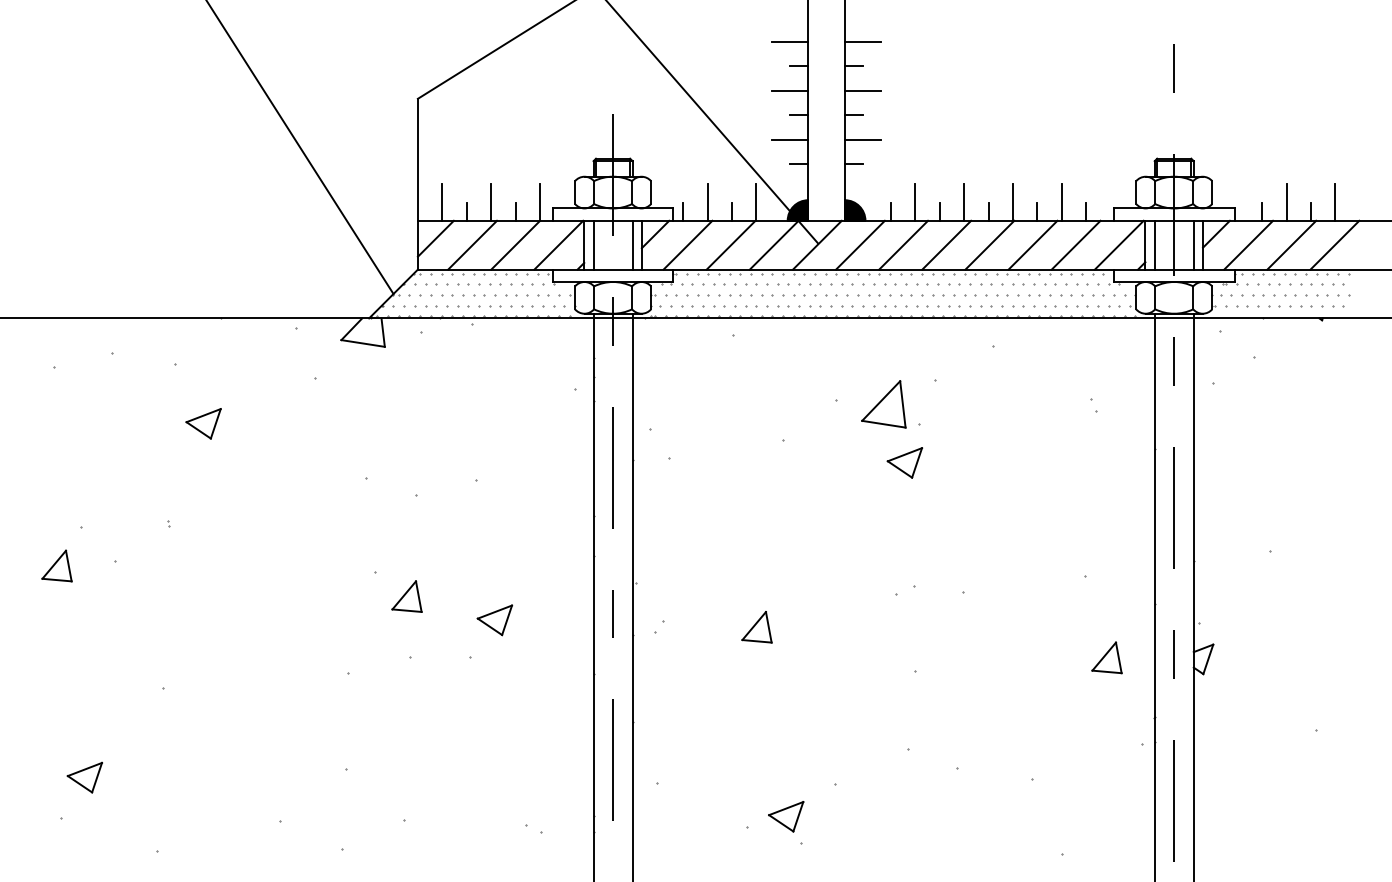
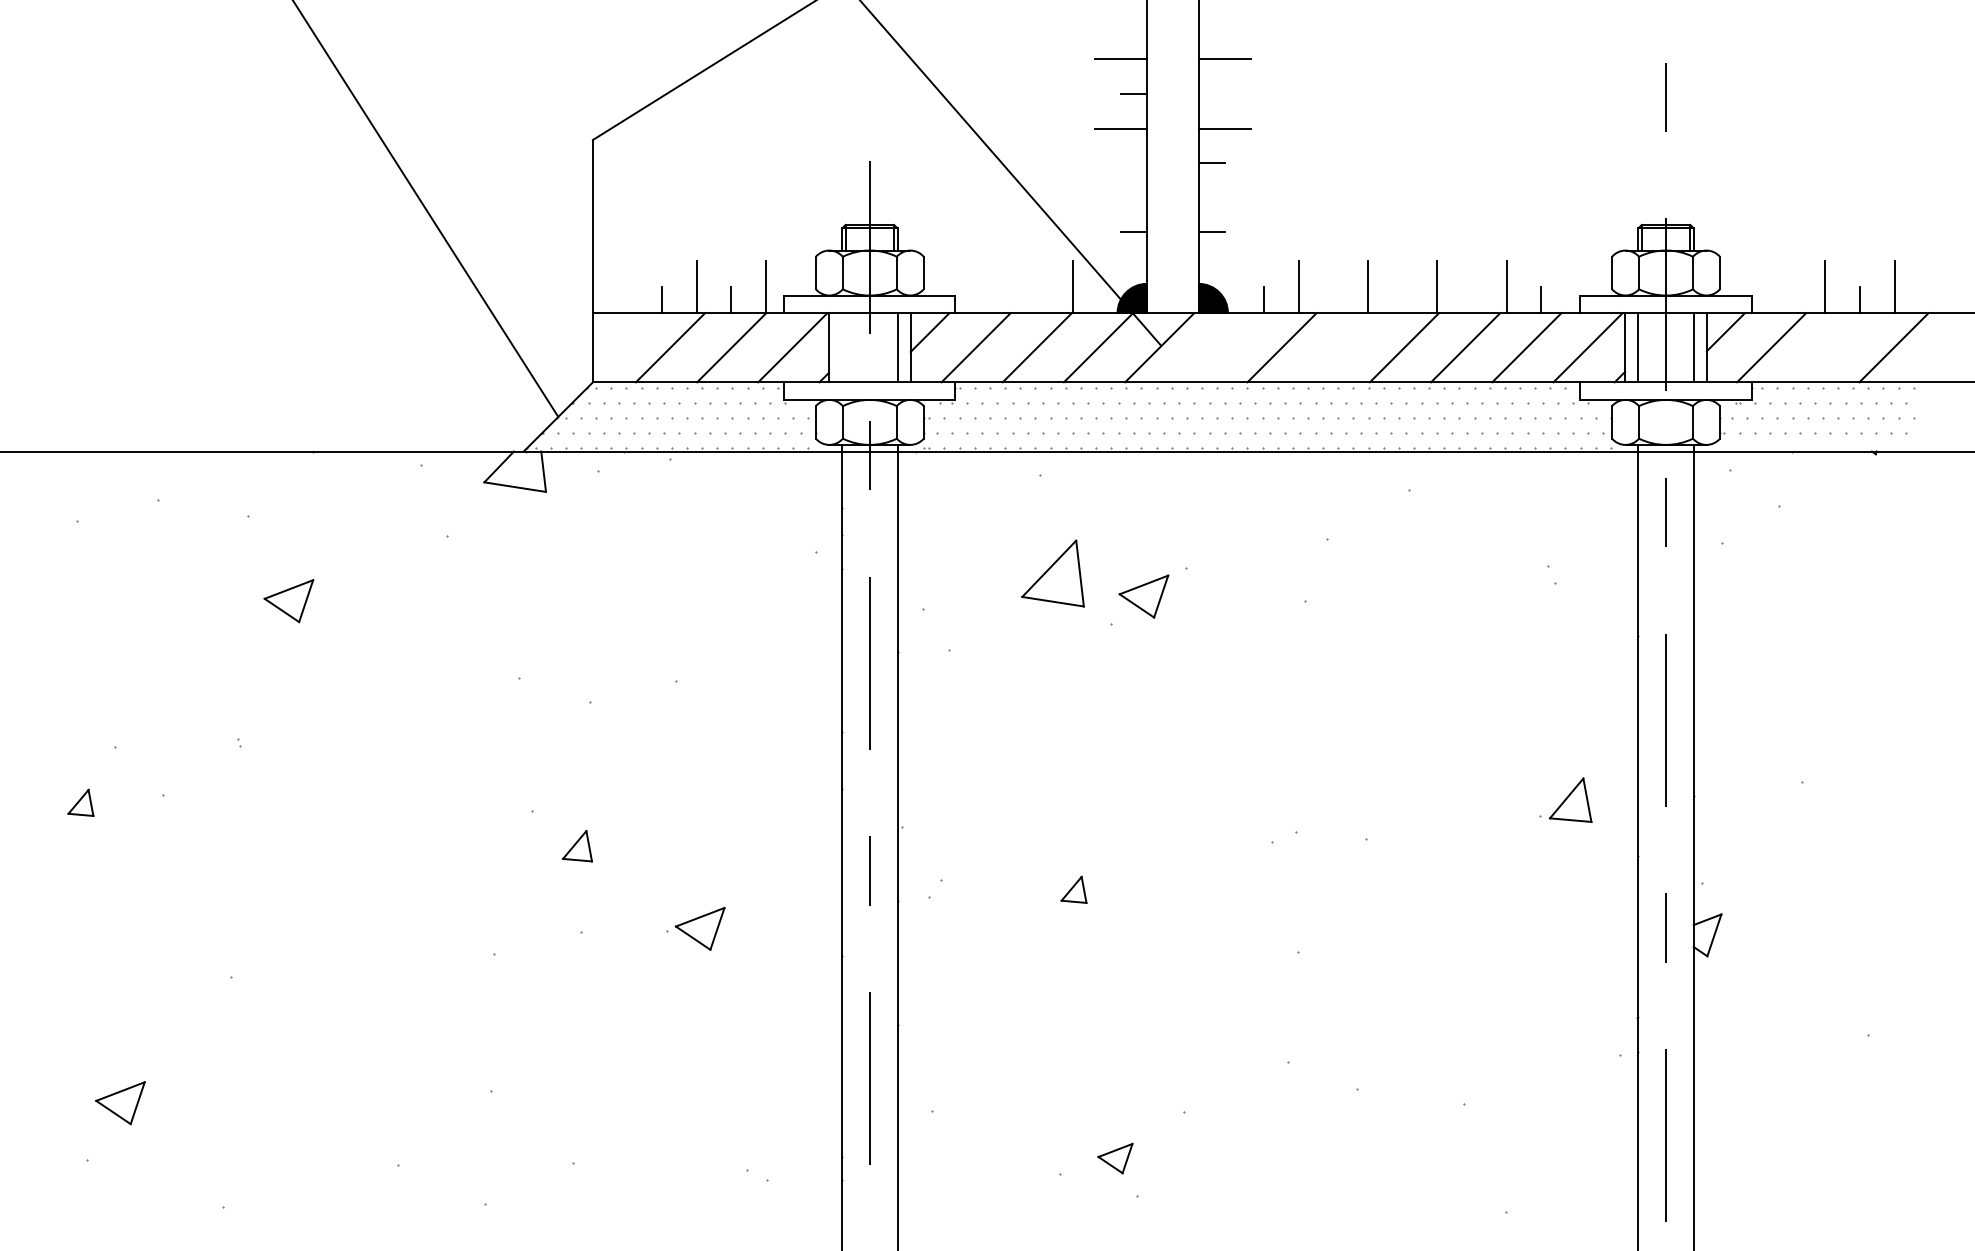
line: (853, 66) -> (1211, 93), removed
line: (798, 115) -> (1133, 163), removed
line: (789, 139) -> (1120, 197), removed
line: (863, 139) -> (1224, 197), removed
line: (442, 202) -> (627, 287), removed
line: (707, 202) -> (1004, 287), removed
line: (683, 211) -> (969, 300), removed
line: (731, 211) -> (1038, 300), removed
line: (939, 211) -> (1333, 300), removed
line: (988, 211) -> (1402, 300), removed
line: (1037, 211) -> (1472, 300), removed
line: (1261, 211) -> (1790, 300), removed
line: (435, 238) -> (617, 338), removed
line: (593, 245) -> (842, 347), removed
line: (860, 245) -> (1220, 347), removed
line: (946, 245) -> (1342, 347), removed
line: (1291, 245) -> (1832, 347), removed
part: (883, 404) -> (1052, 573), moved
part: (904, 462) -> (1143, 596), moved
part: (56, 565) -> (80, 802), size x0.6
part: (407, 596) -> (577, 845), size x0.7
part: (494, 620) -> (699, 928), moved
part: (756, 627) -> (1073, 889), size x0.6
part: (1106, 657) -> (1570, 799), moved
part: (786, 816) -> (1115, 1158), size x0.7

